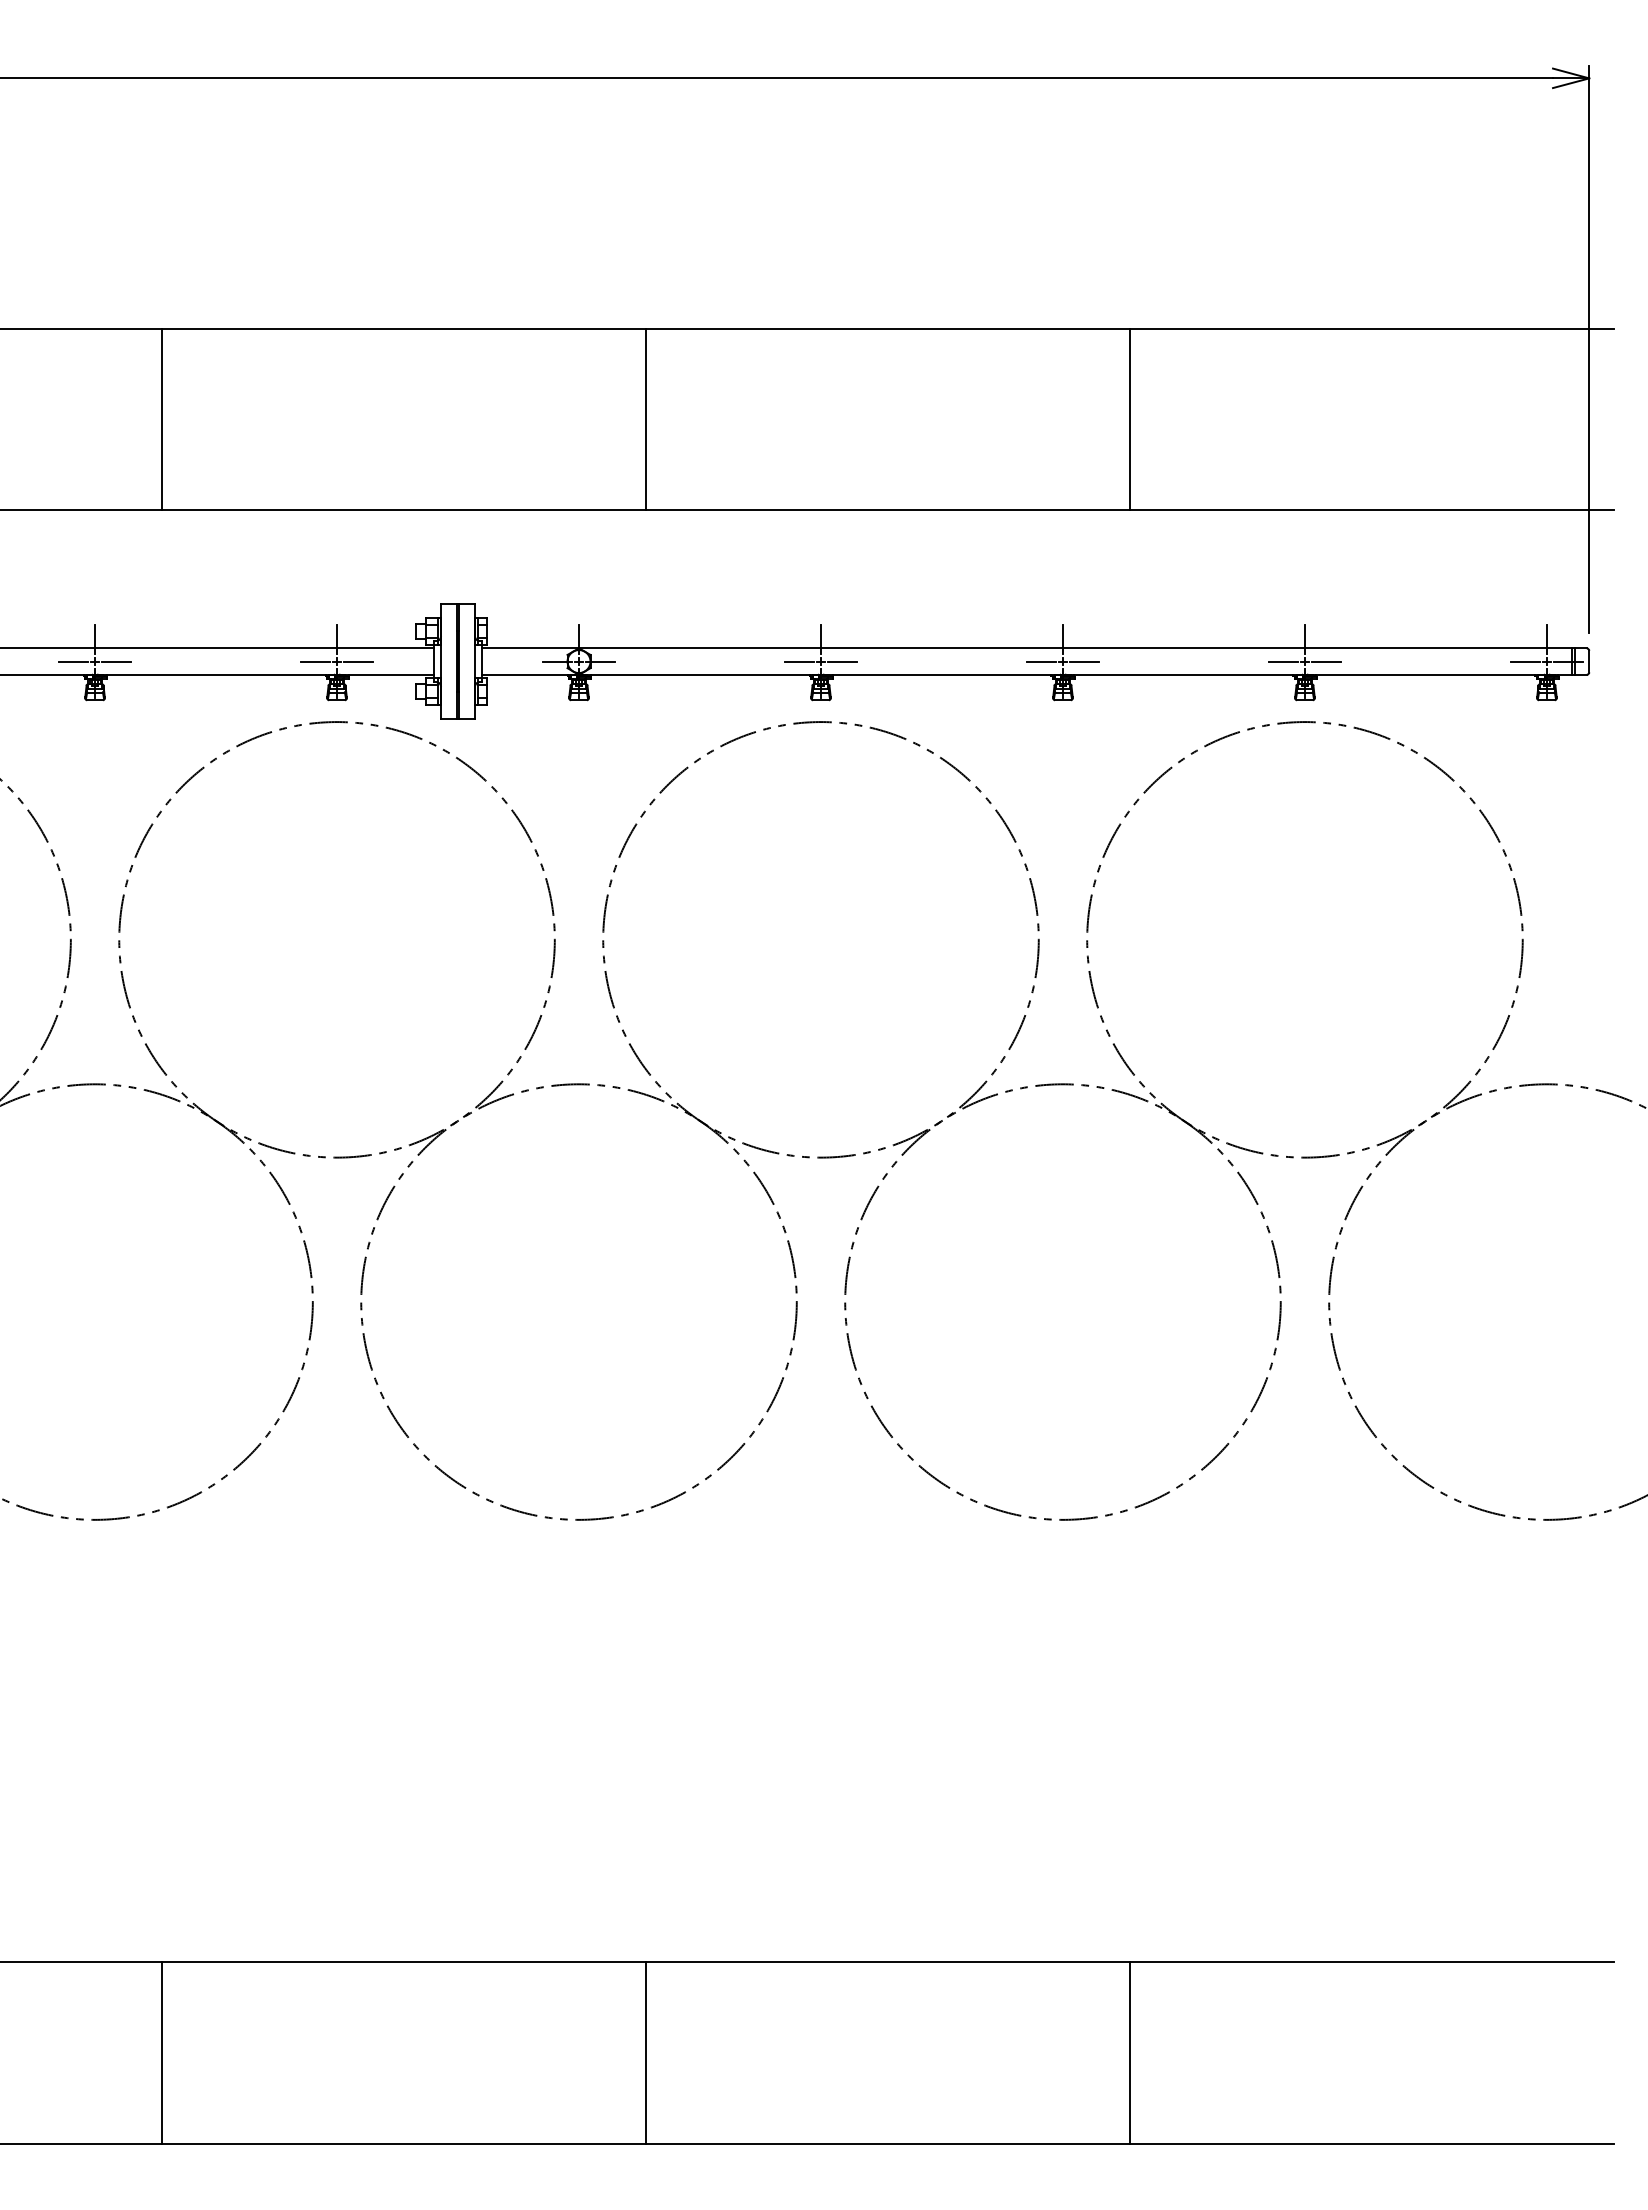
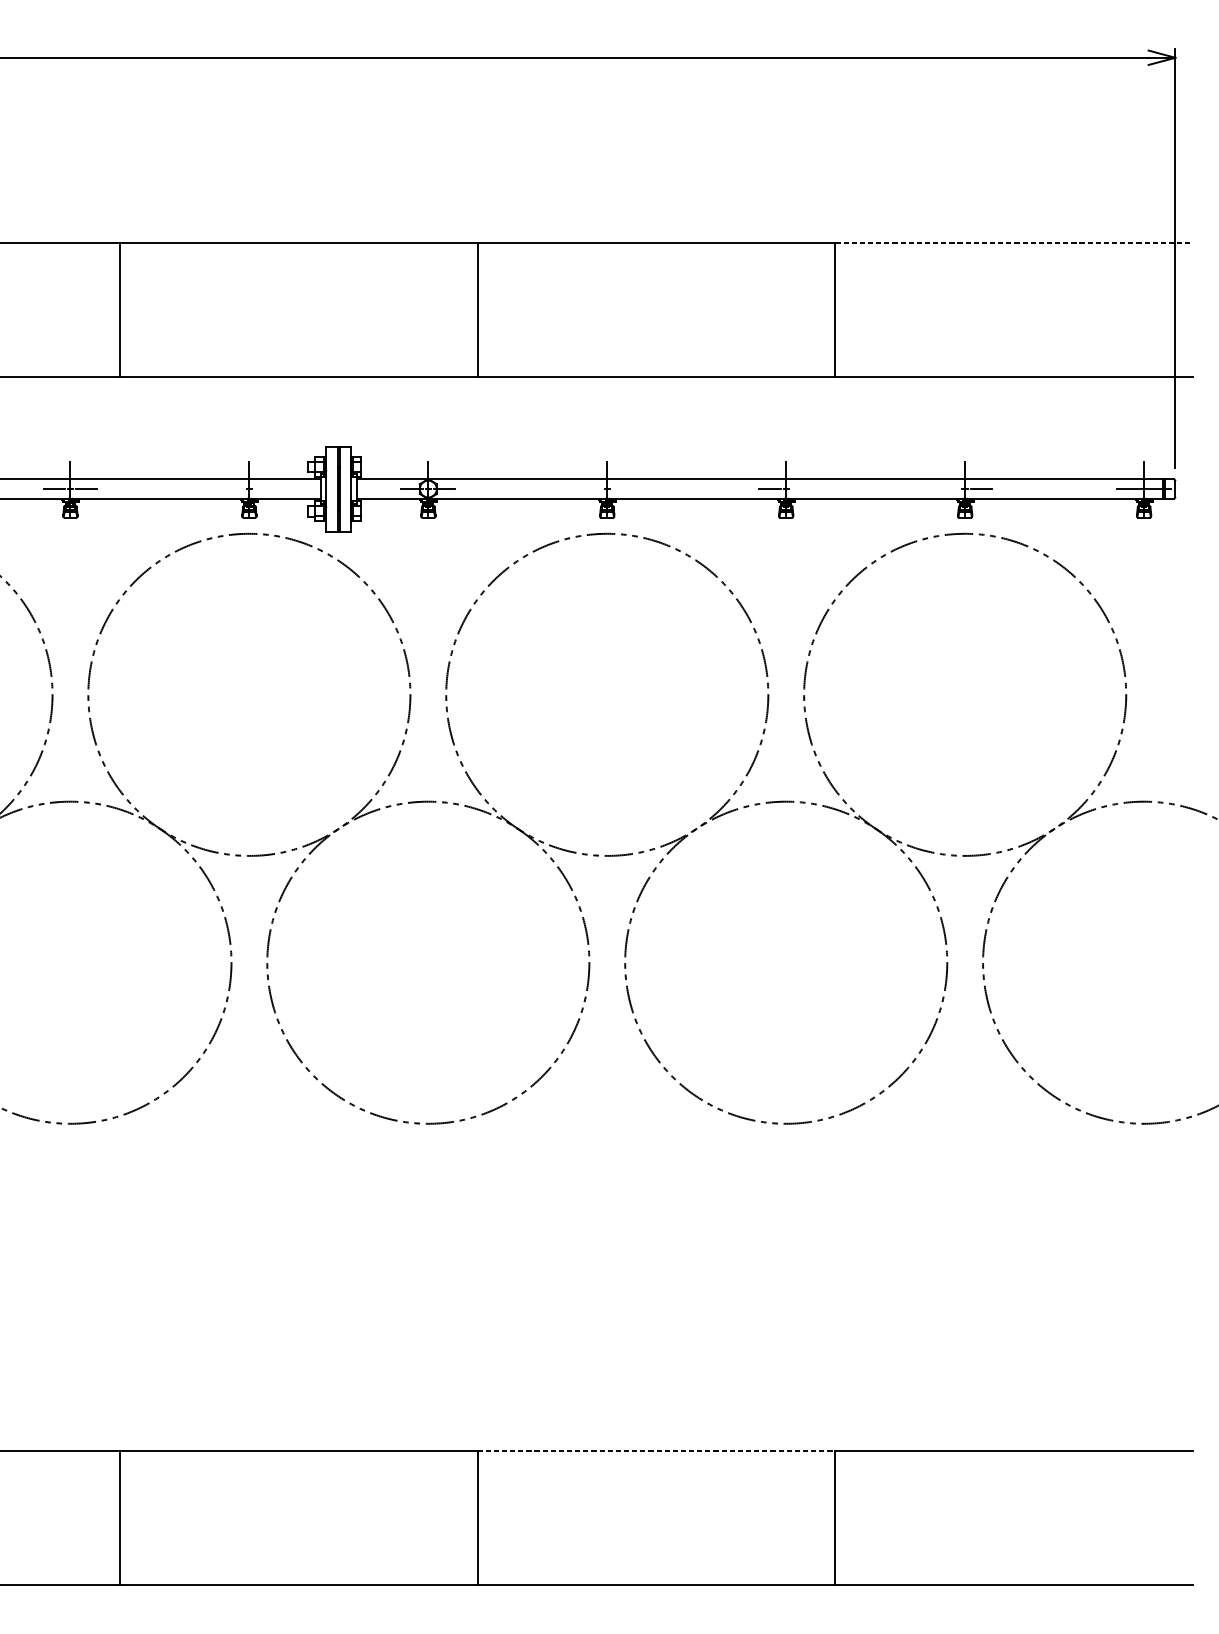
line: (1371, 328) -> (1014, 242), solid -> dashed
line: (314, 661) -> (232, 489), removed
line: (358, 661) -> (265, 489), removed
line: (798, 661) -> (590, 489), removed
line: (842, 661) -> (623, 489), removed
line: (1084, 661) -> (802, 489), removed
line: (1282, 661) -> (948, 489), removed
line: (887, 1962) -> (656, 1451), solid -> dashed

